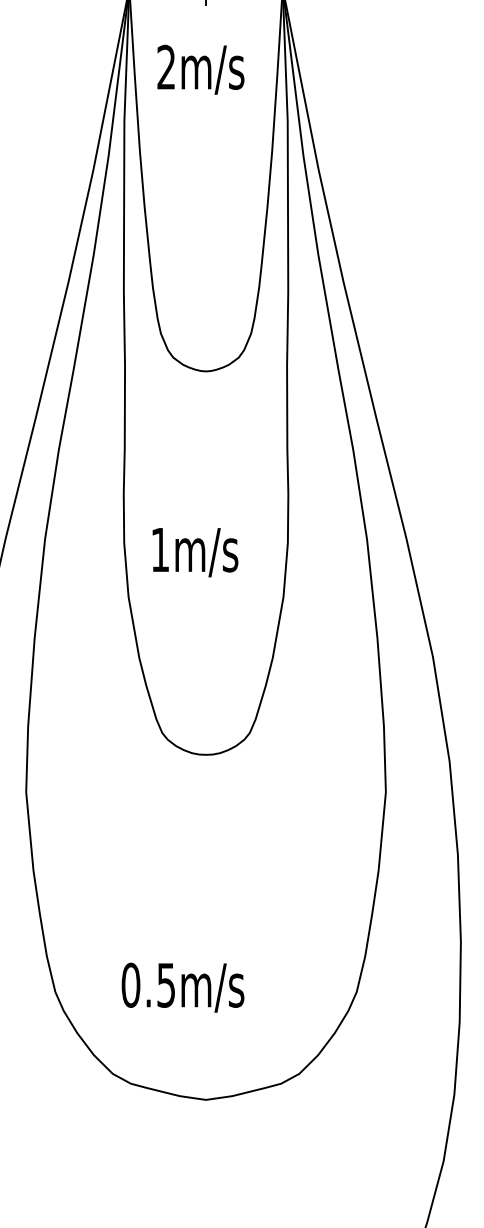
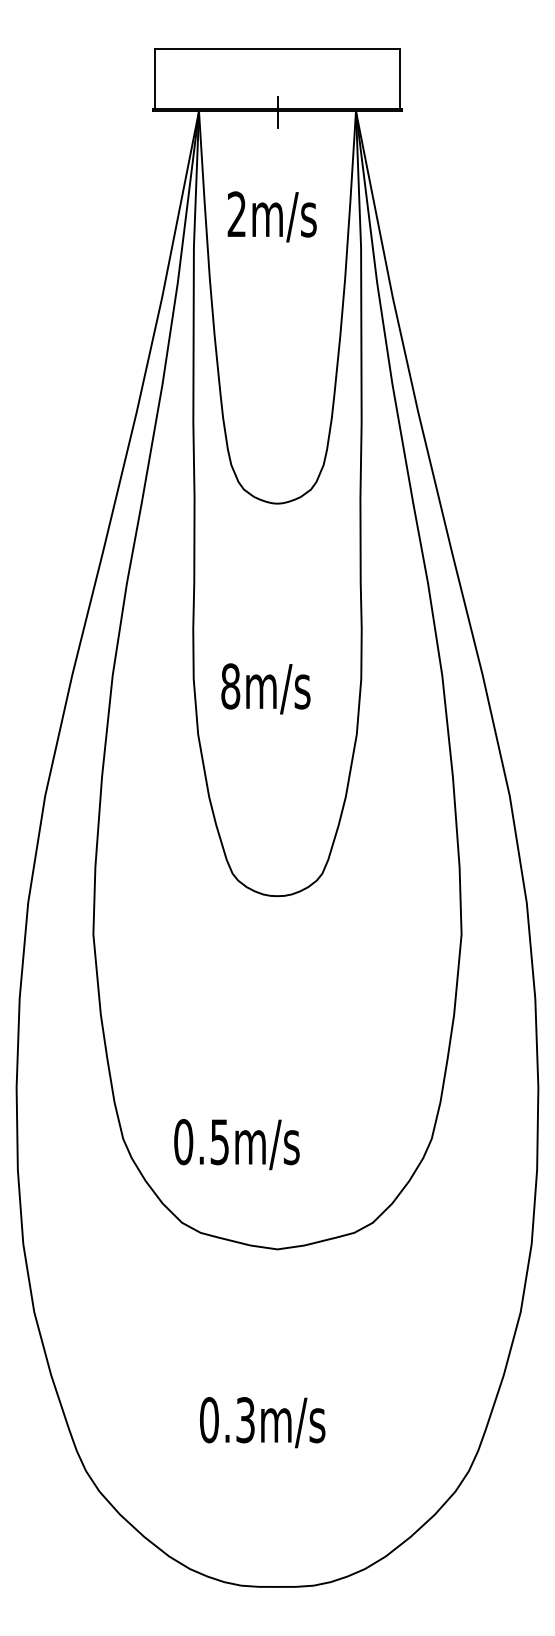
text: (200, 69) -> (271, 216), moved
text: (160, 550) -> (230, 686), 1m/s -> 8m/s
text: (182, 987) -> (236, 1144), moved

